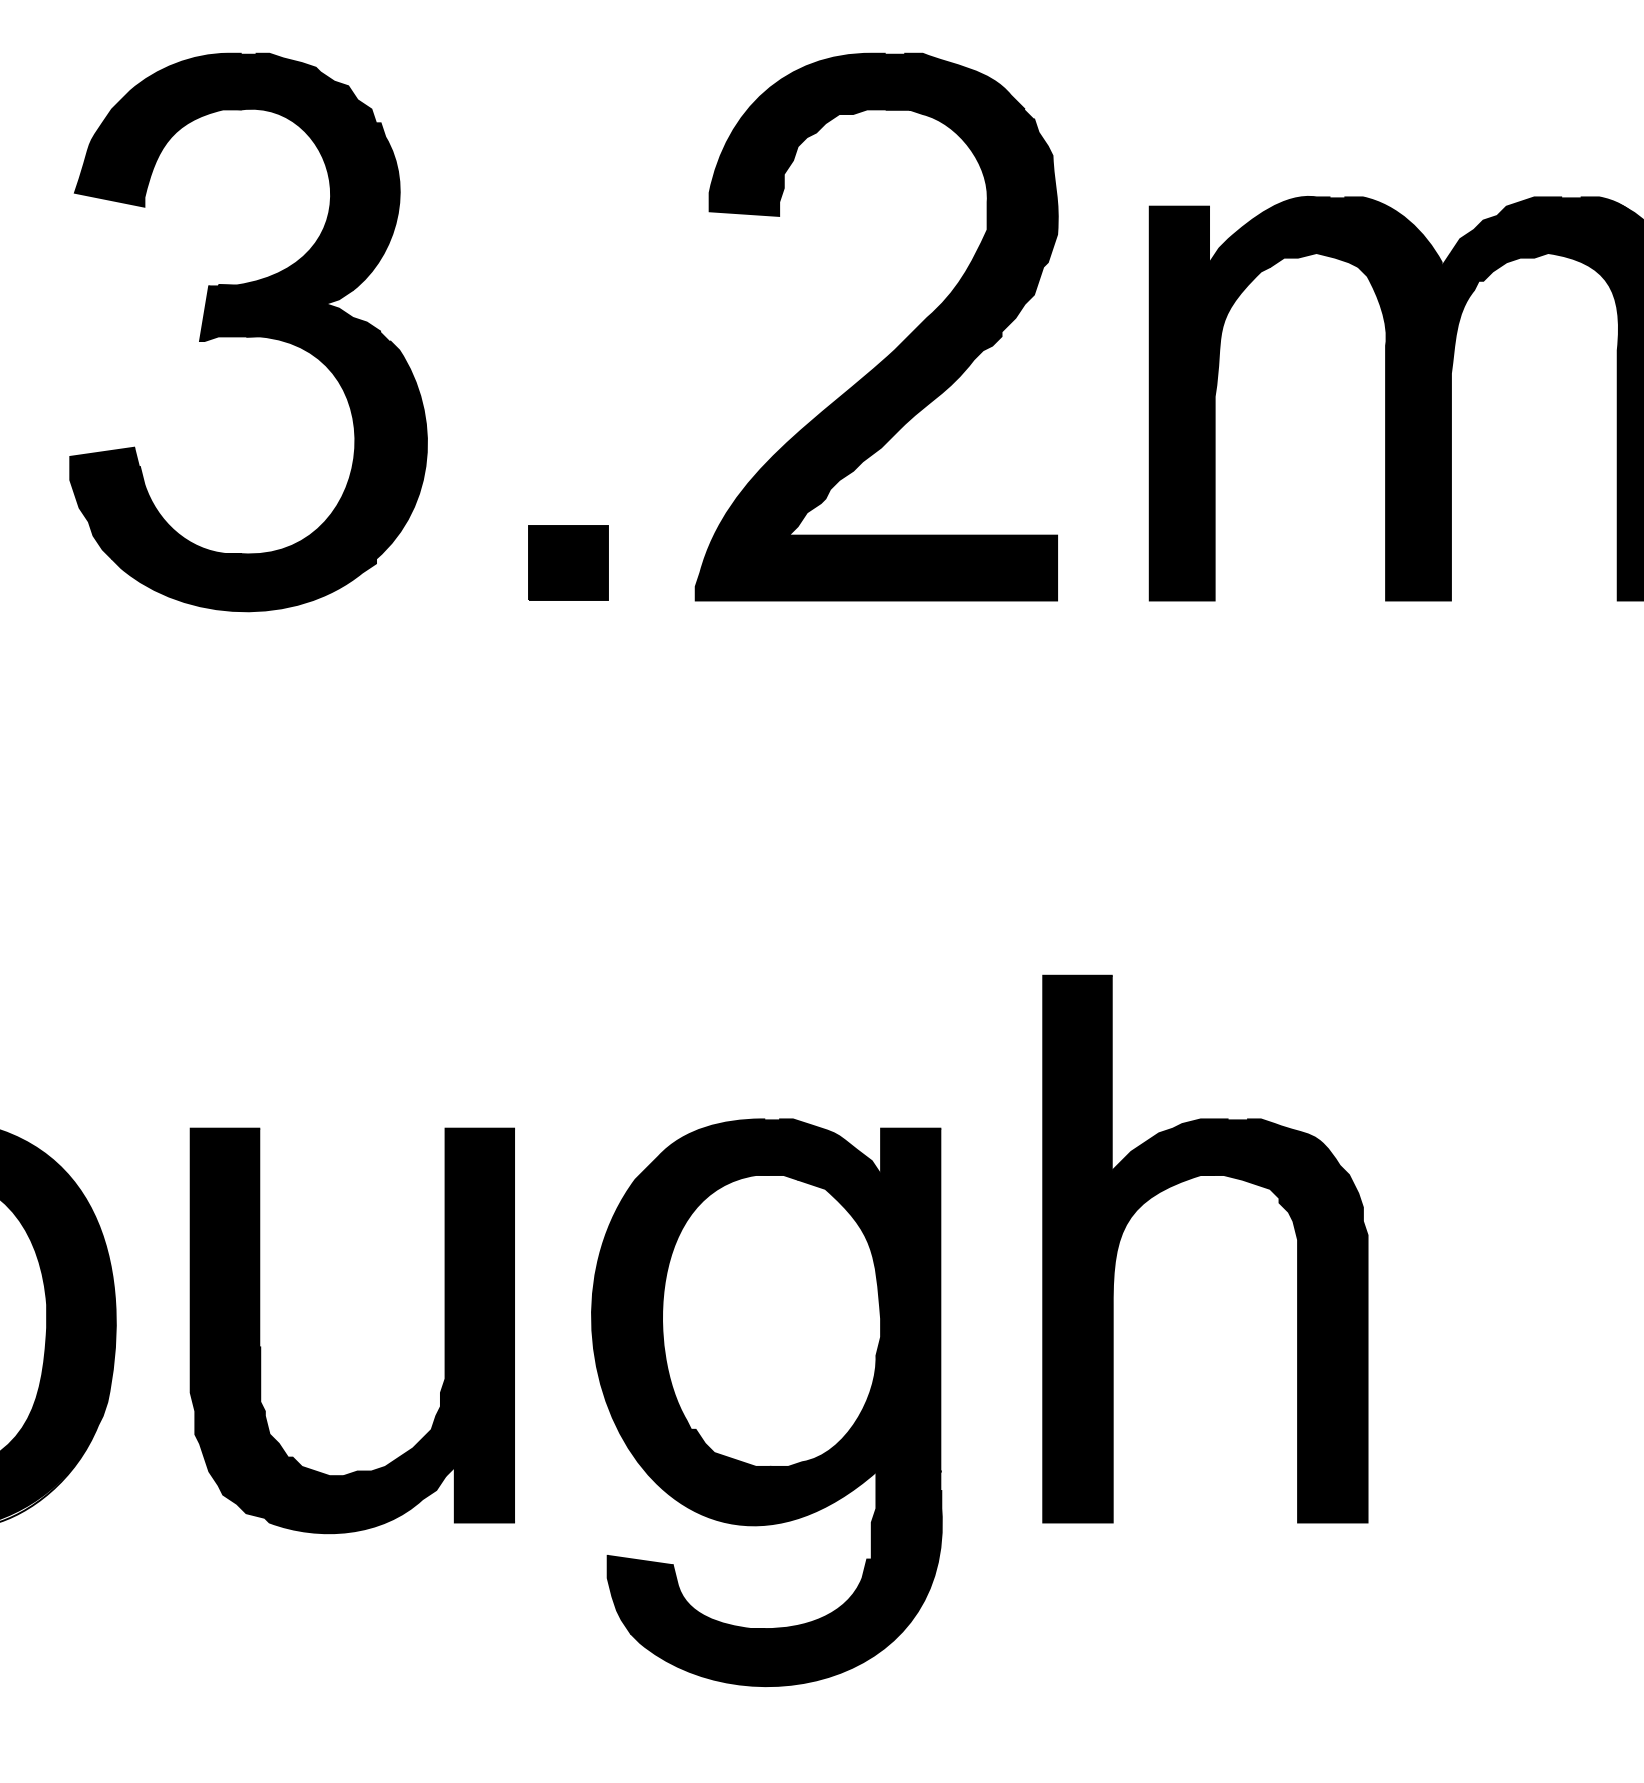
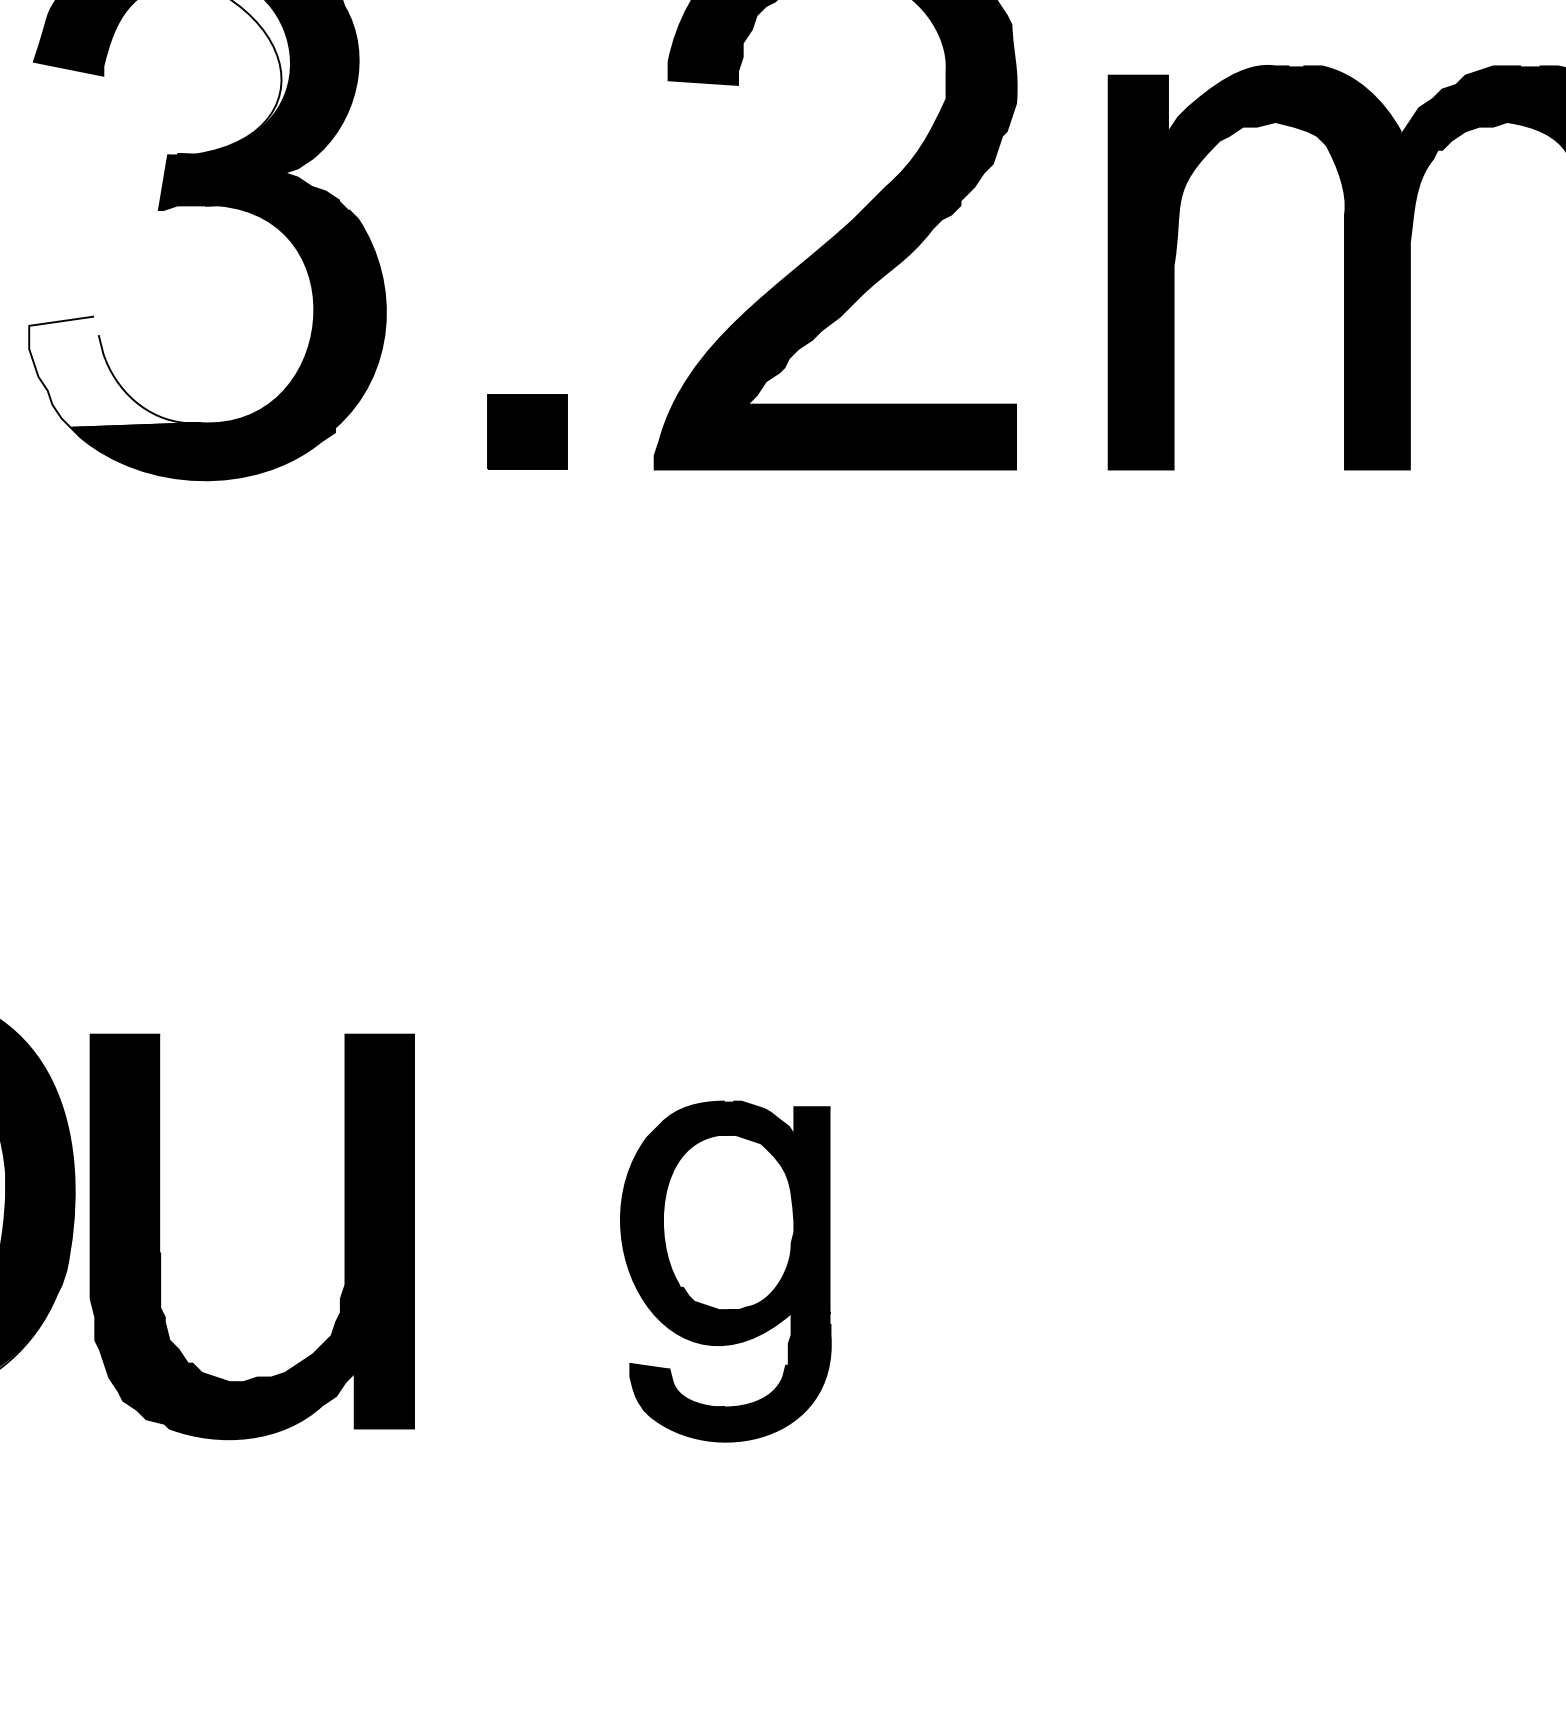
fill: (155, 502) -> (114, 371), removed
part: (1180, 1183) -> (1139, 1052), removed
part: (260, 1330) -> (160, 1236), moved
part: (766, 1402) -> (725, 1271), size x0.6

